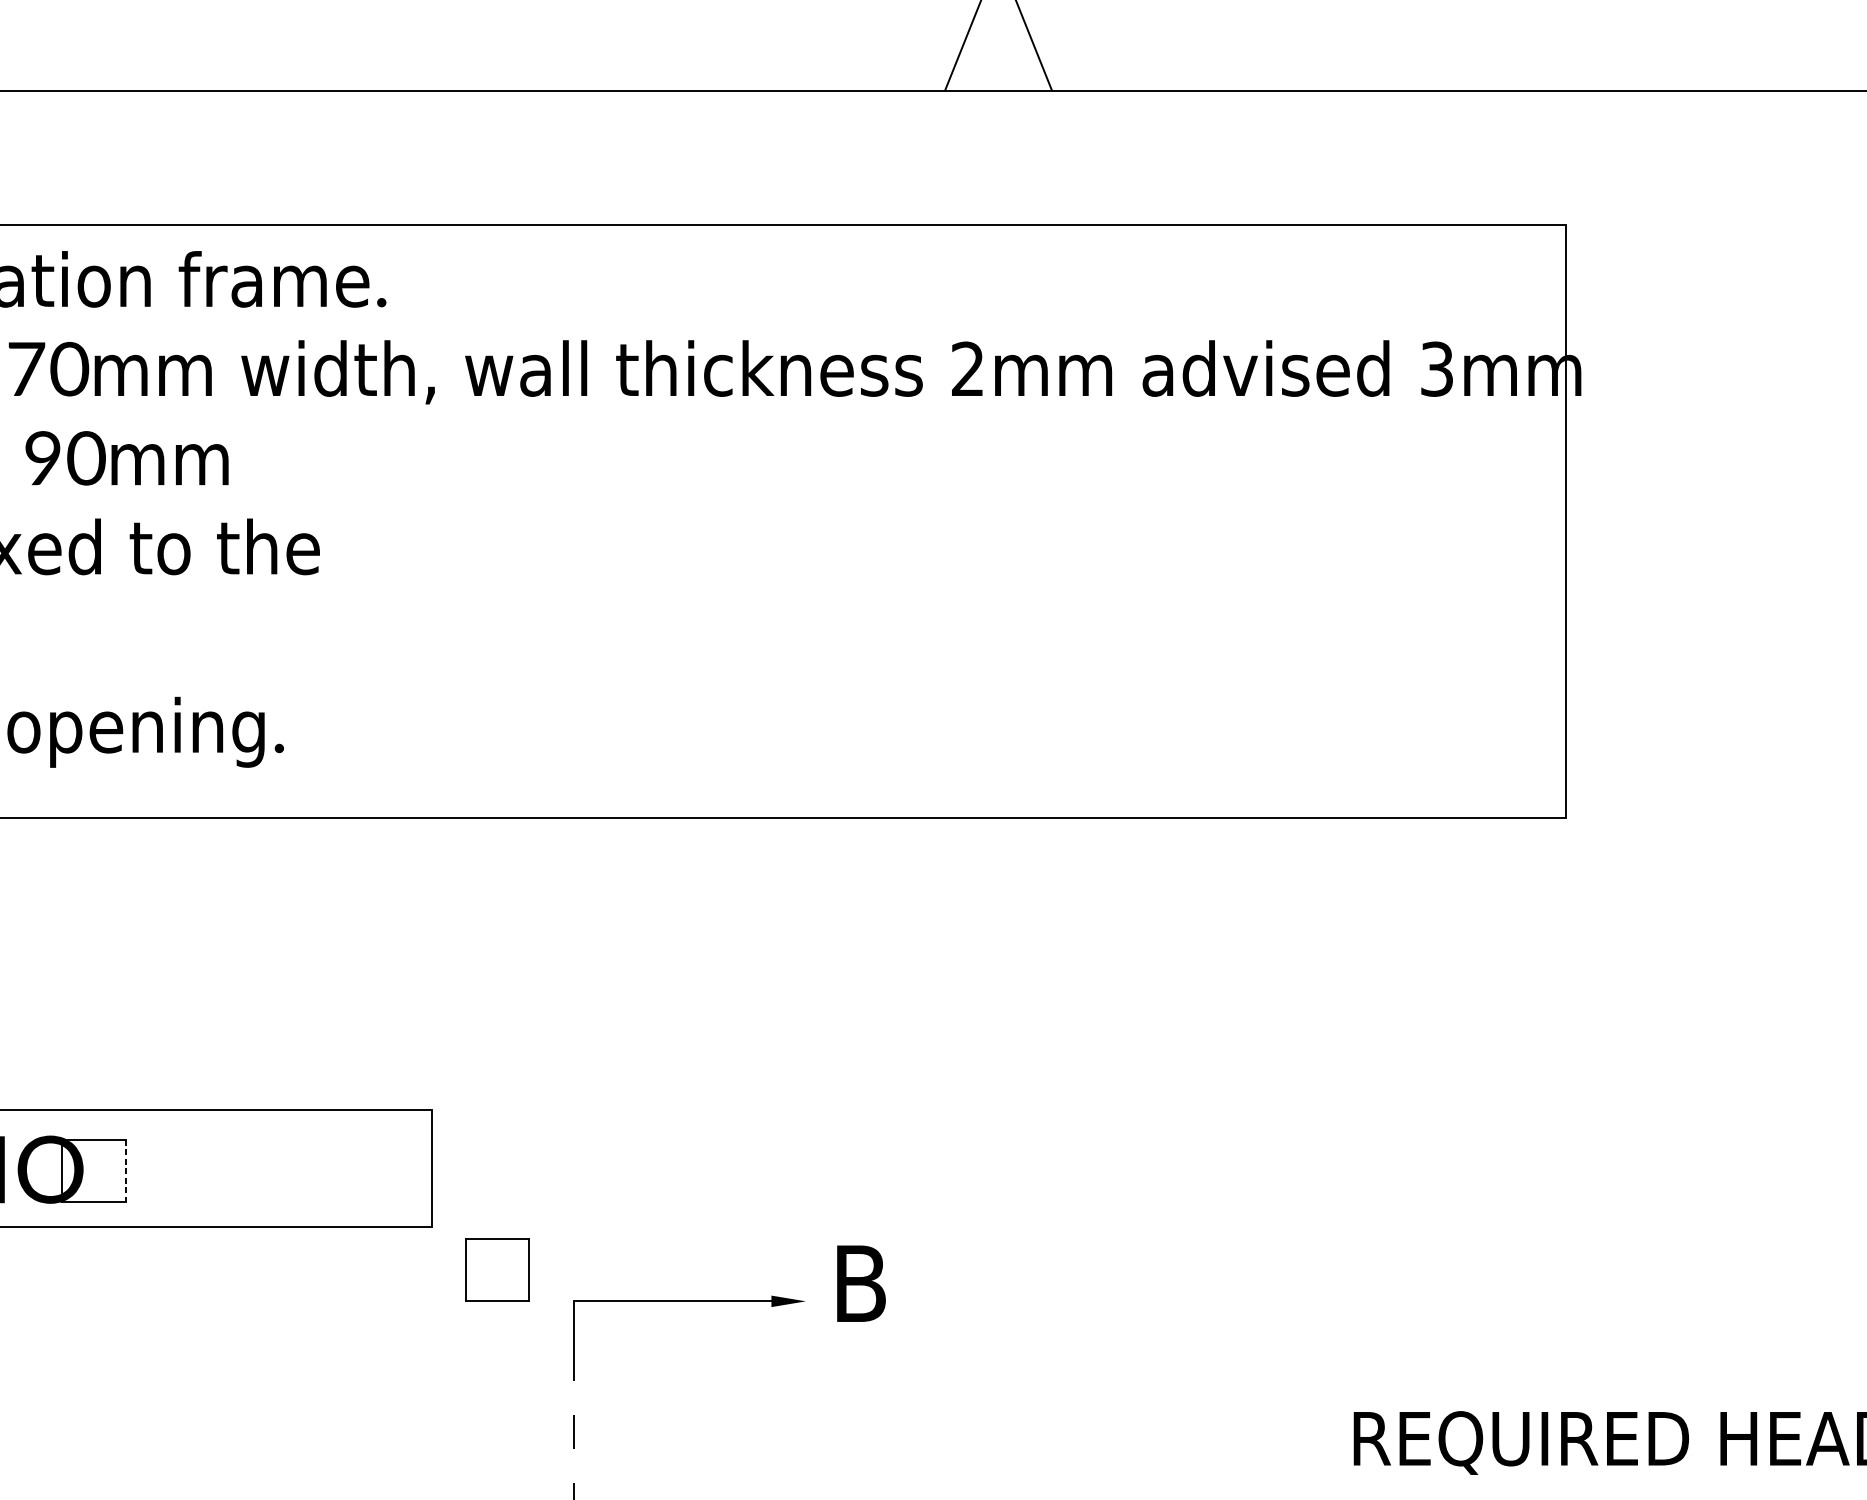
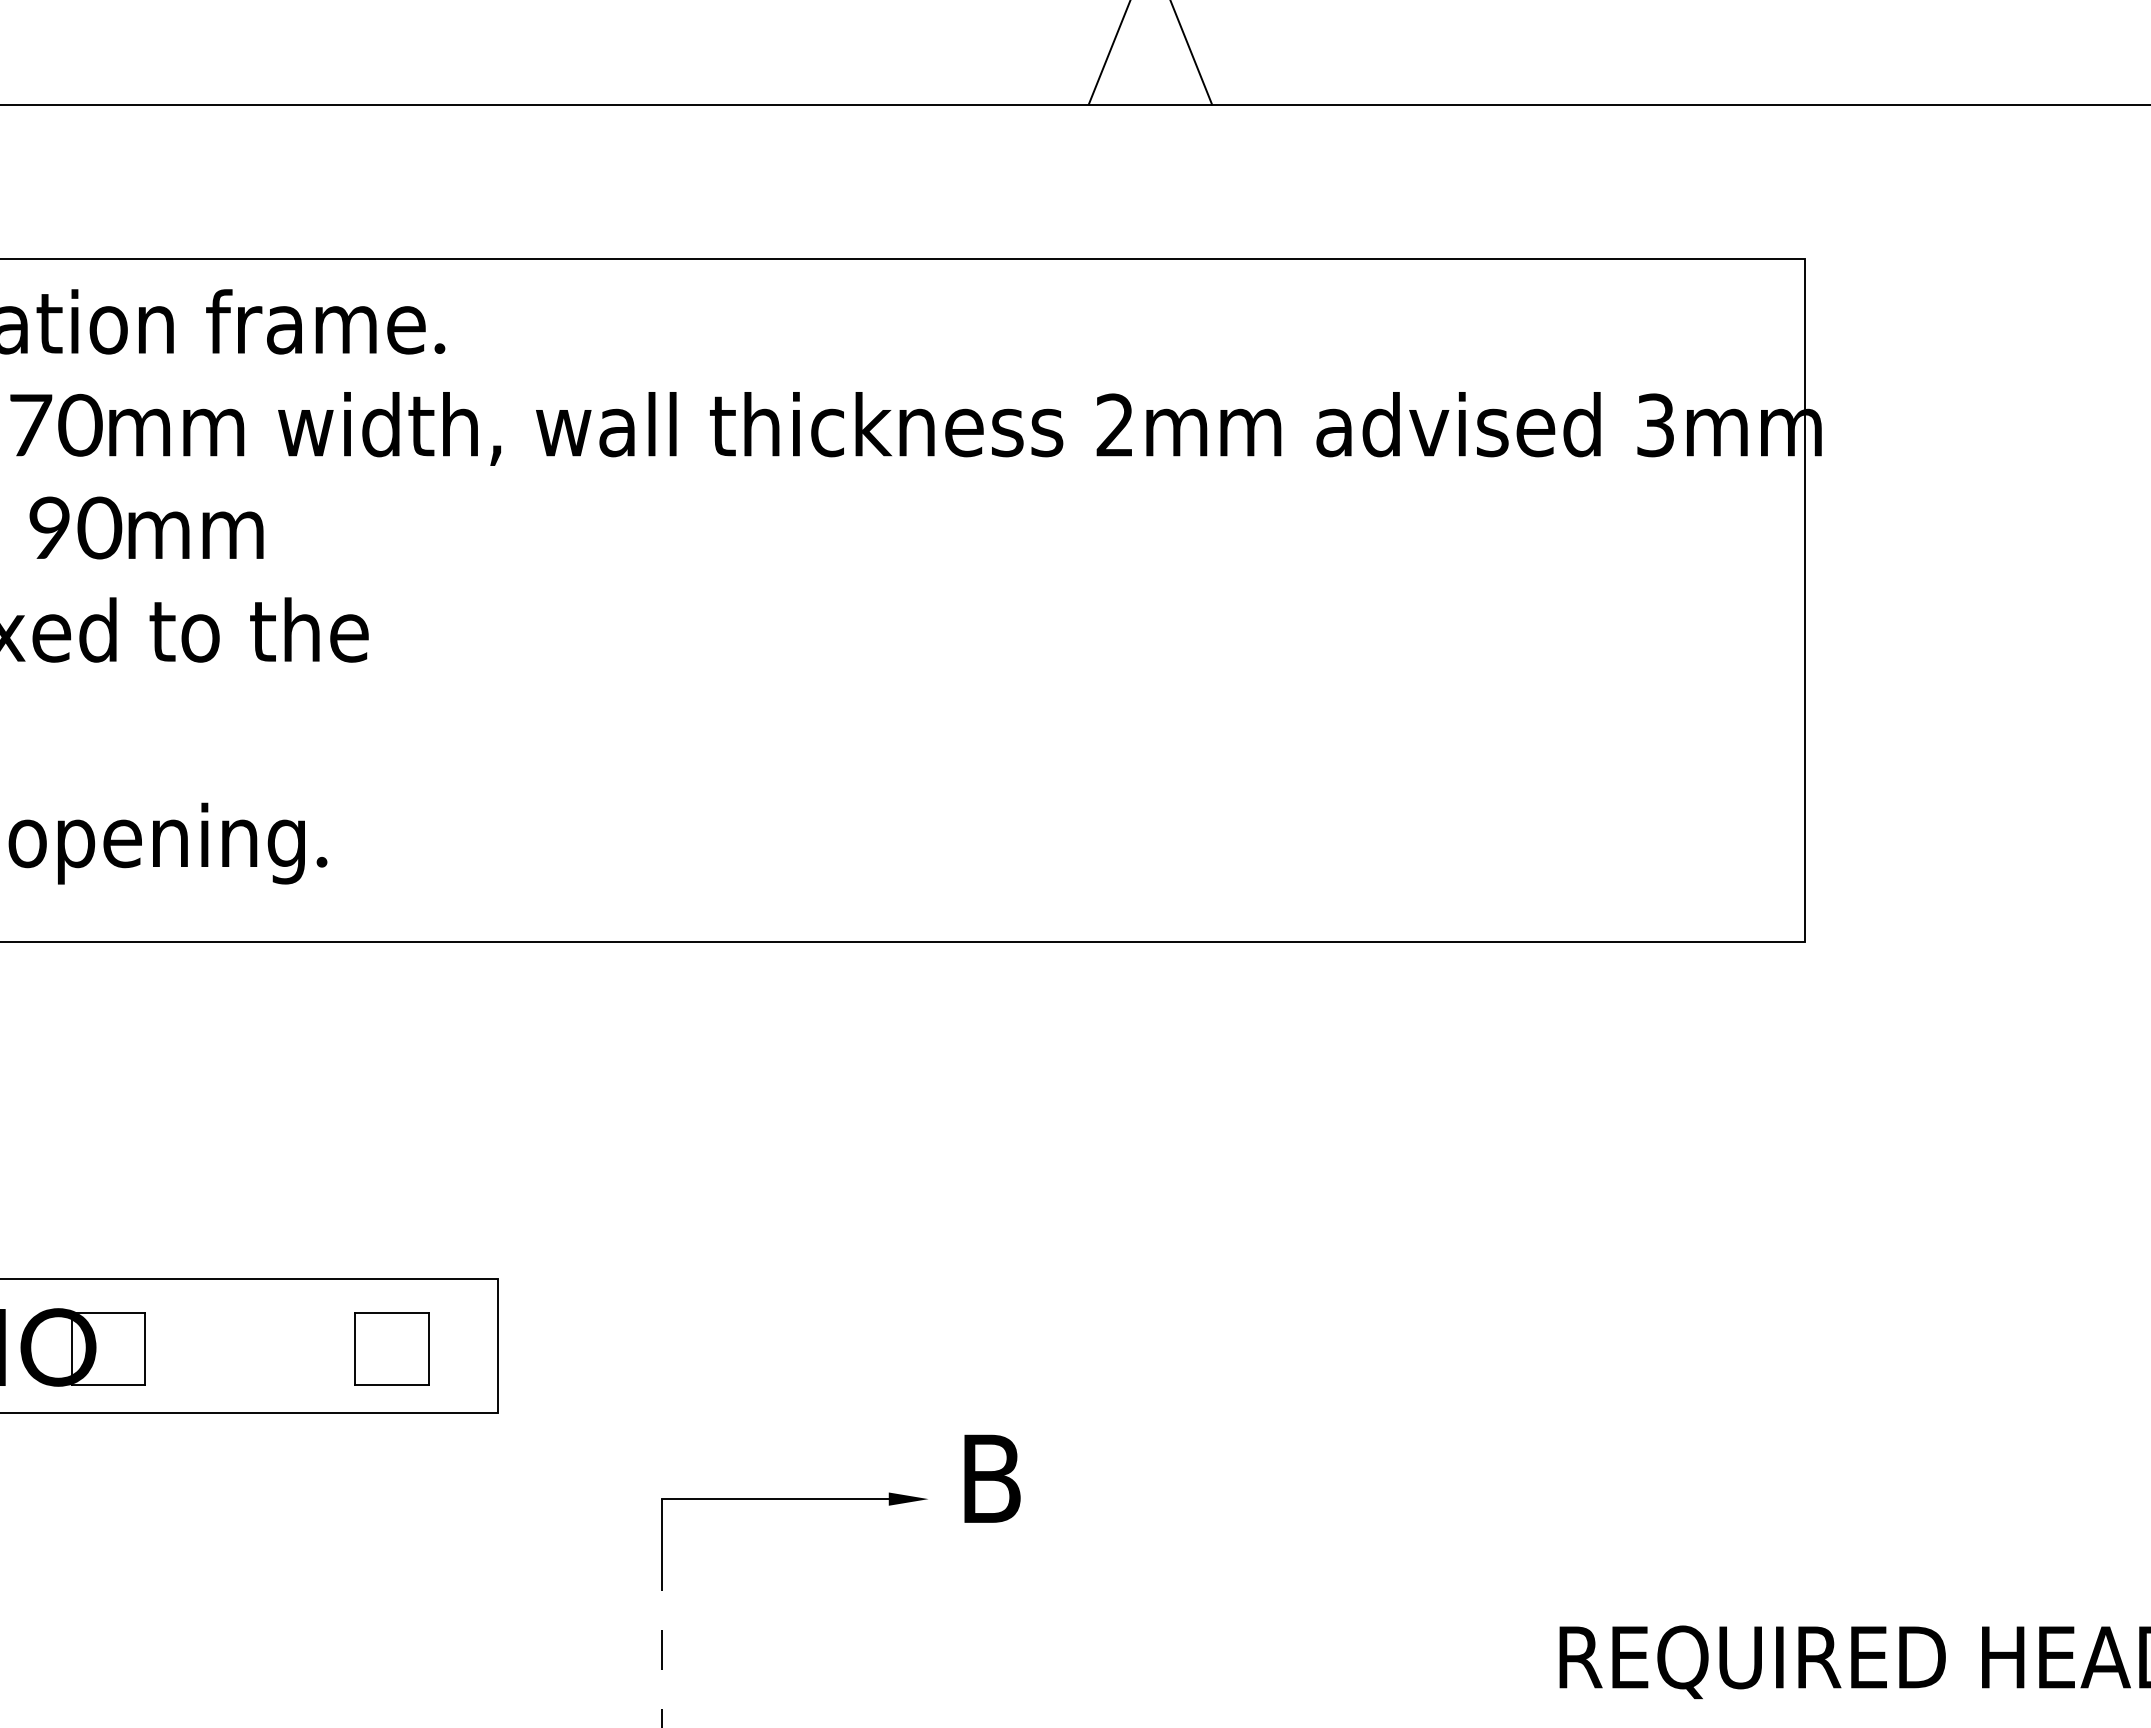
line: (126, 1170) -> (145, 1348), dashed -> solid
part: (496, 1269) -> (391, 1348), moved

